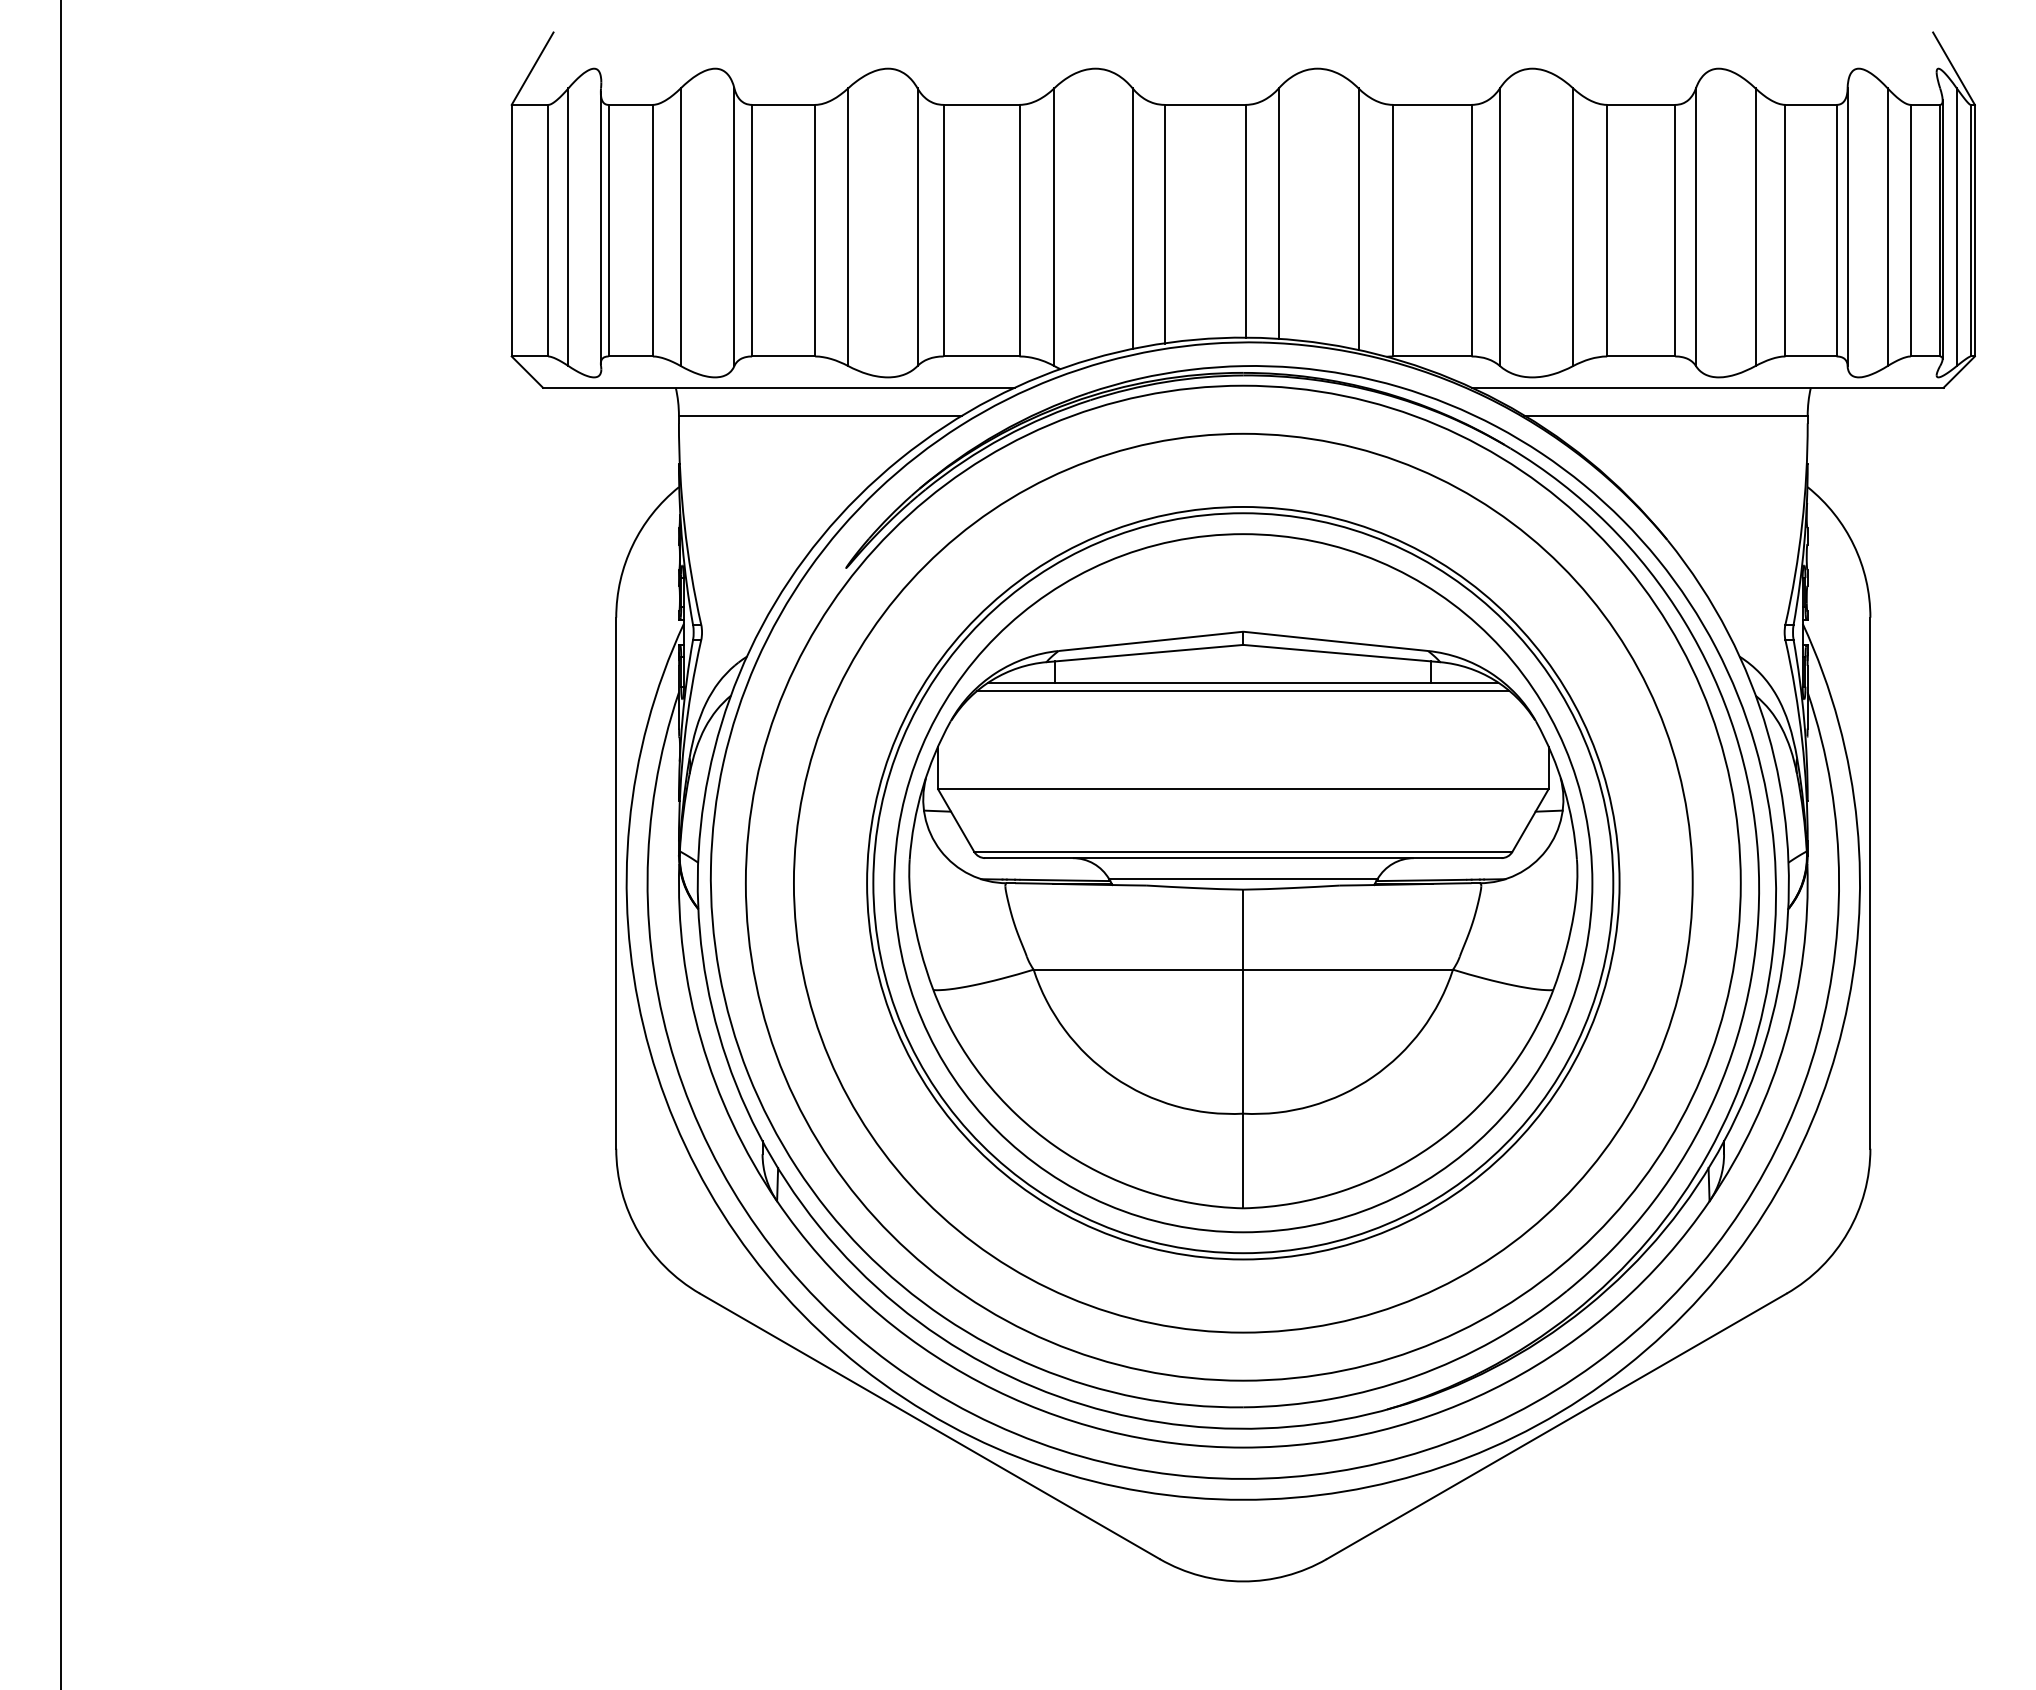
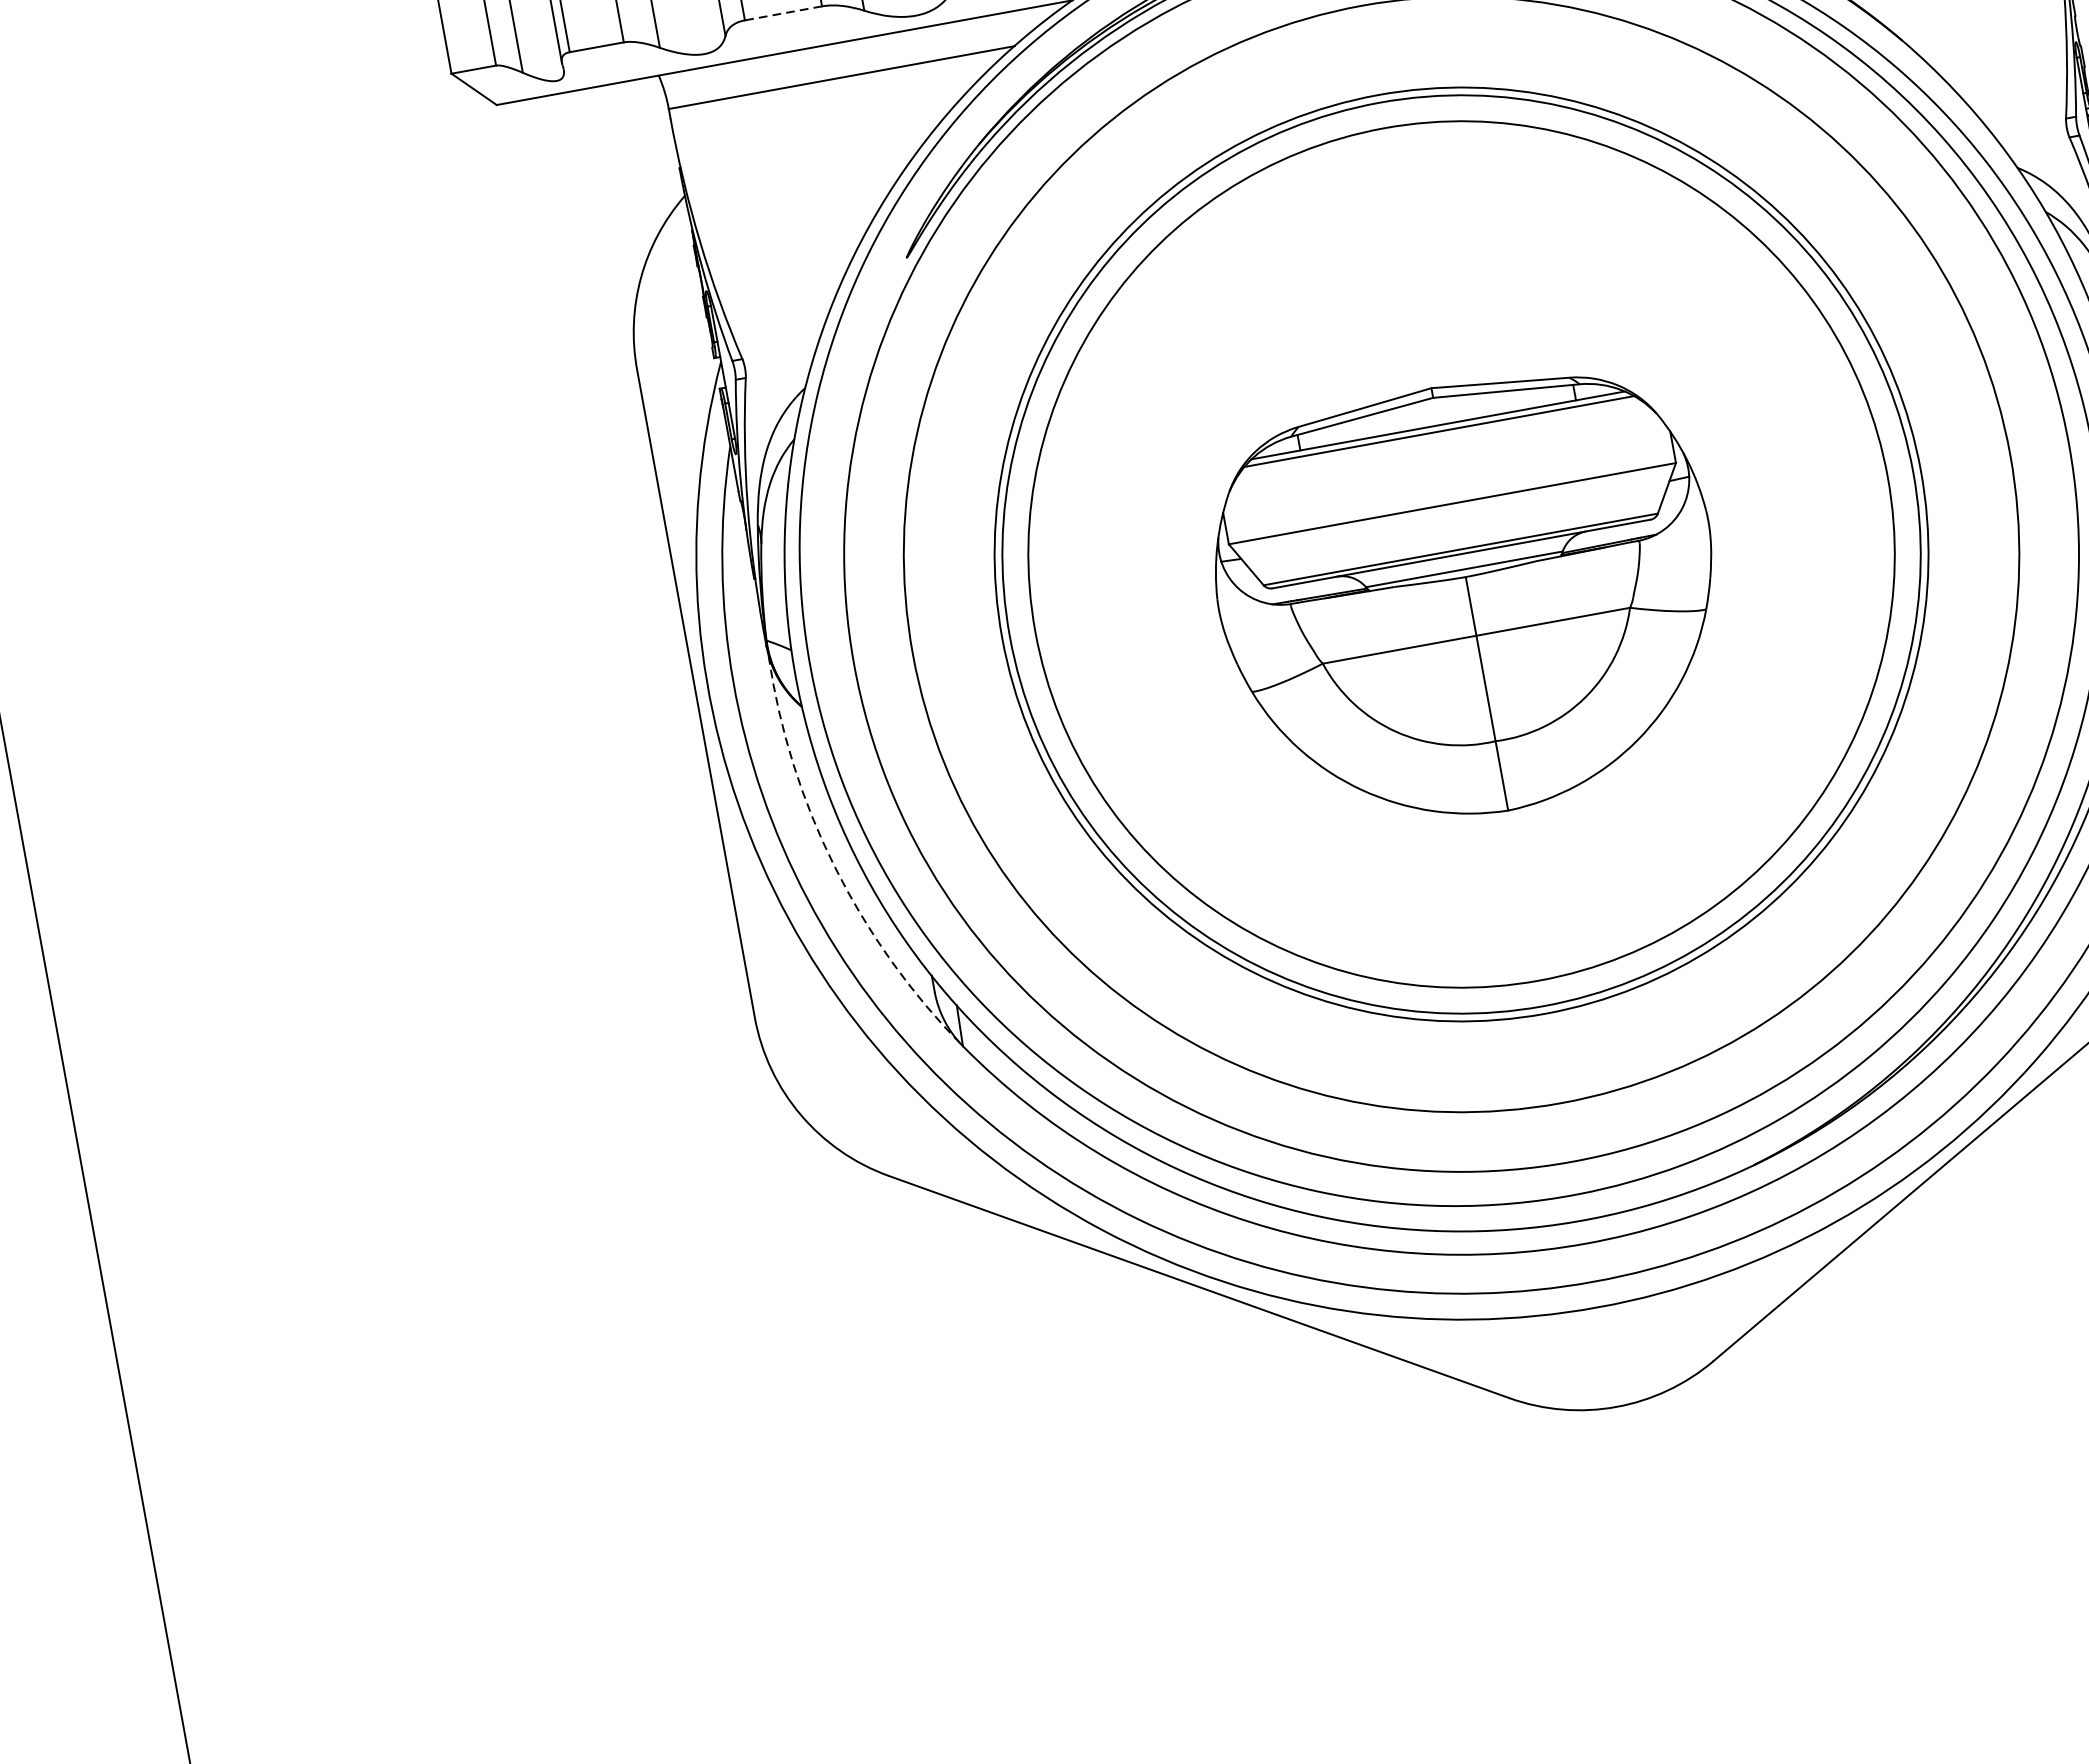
line: (783, 356) -> (783, 13), solid -> dashed
part: (1243, 919) -> (1469, 598), size x0.6
arc: (701, 1040) -> (834, 866), solid -> dashed

